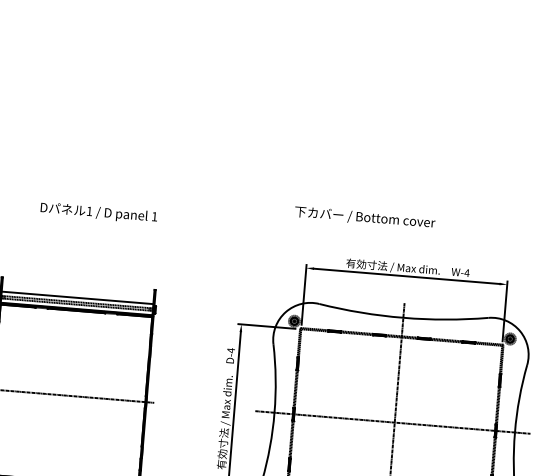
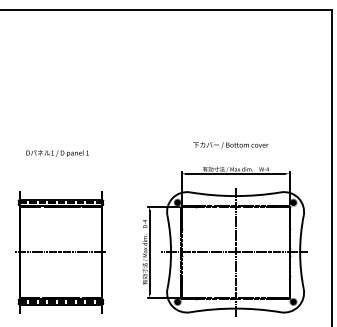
text: (98, 212) -> (57, 153), moved
text: (364, 217) -> (230, 145), moved

